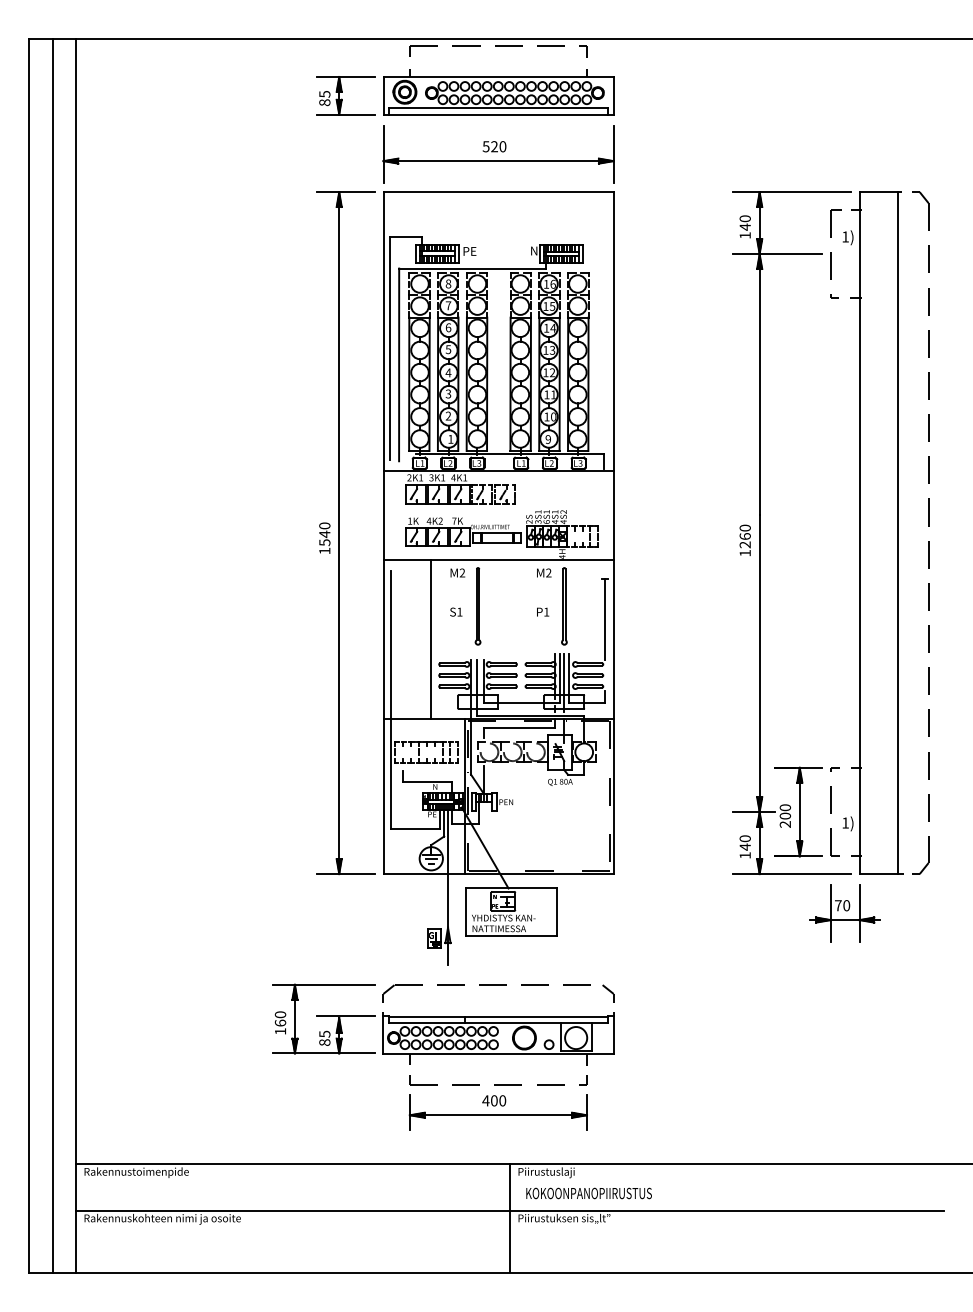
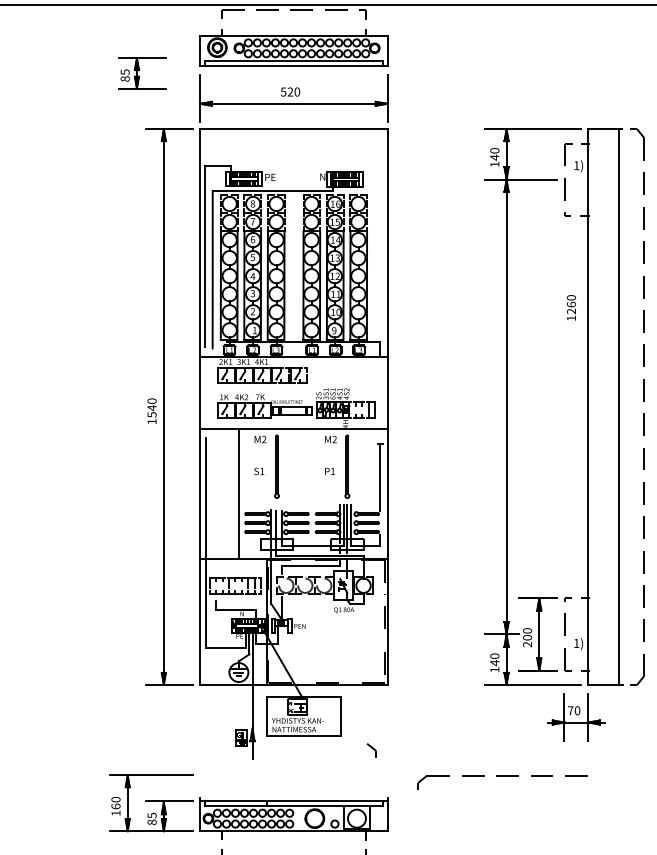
part: (345, 95) -> (142, 73), moved
text: (744, 539) -> (570, 307), moved
part: (486, 985) -> (502, 775), moved
part: (608, 993) -> (371, 750), moved

